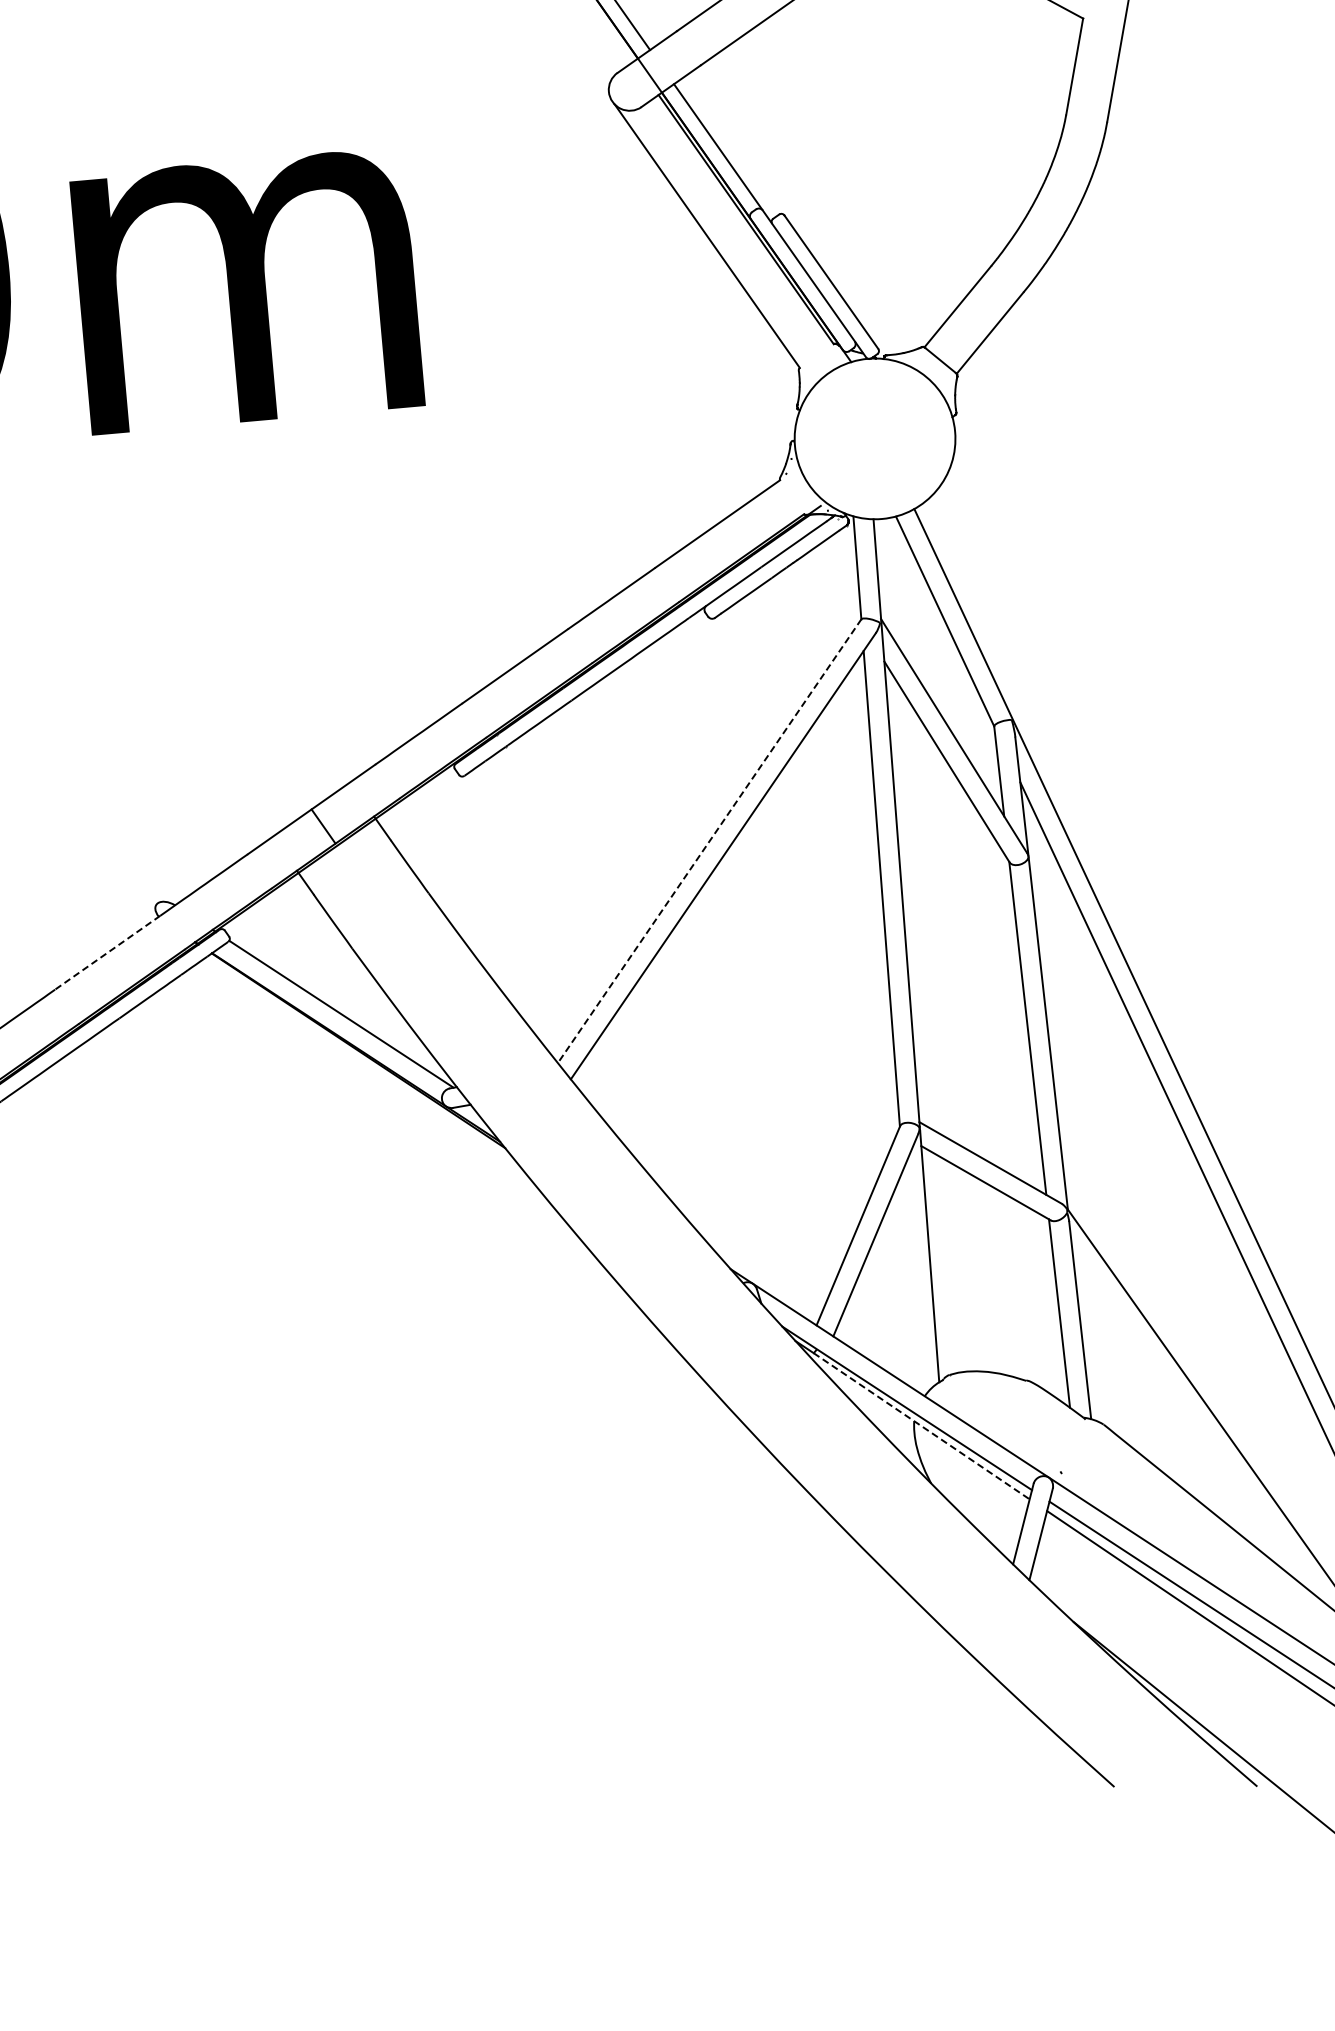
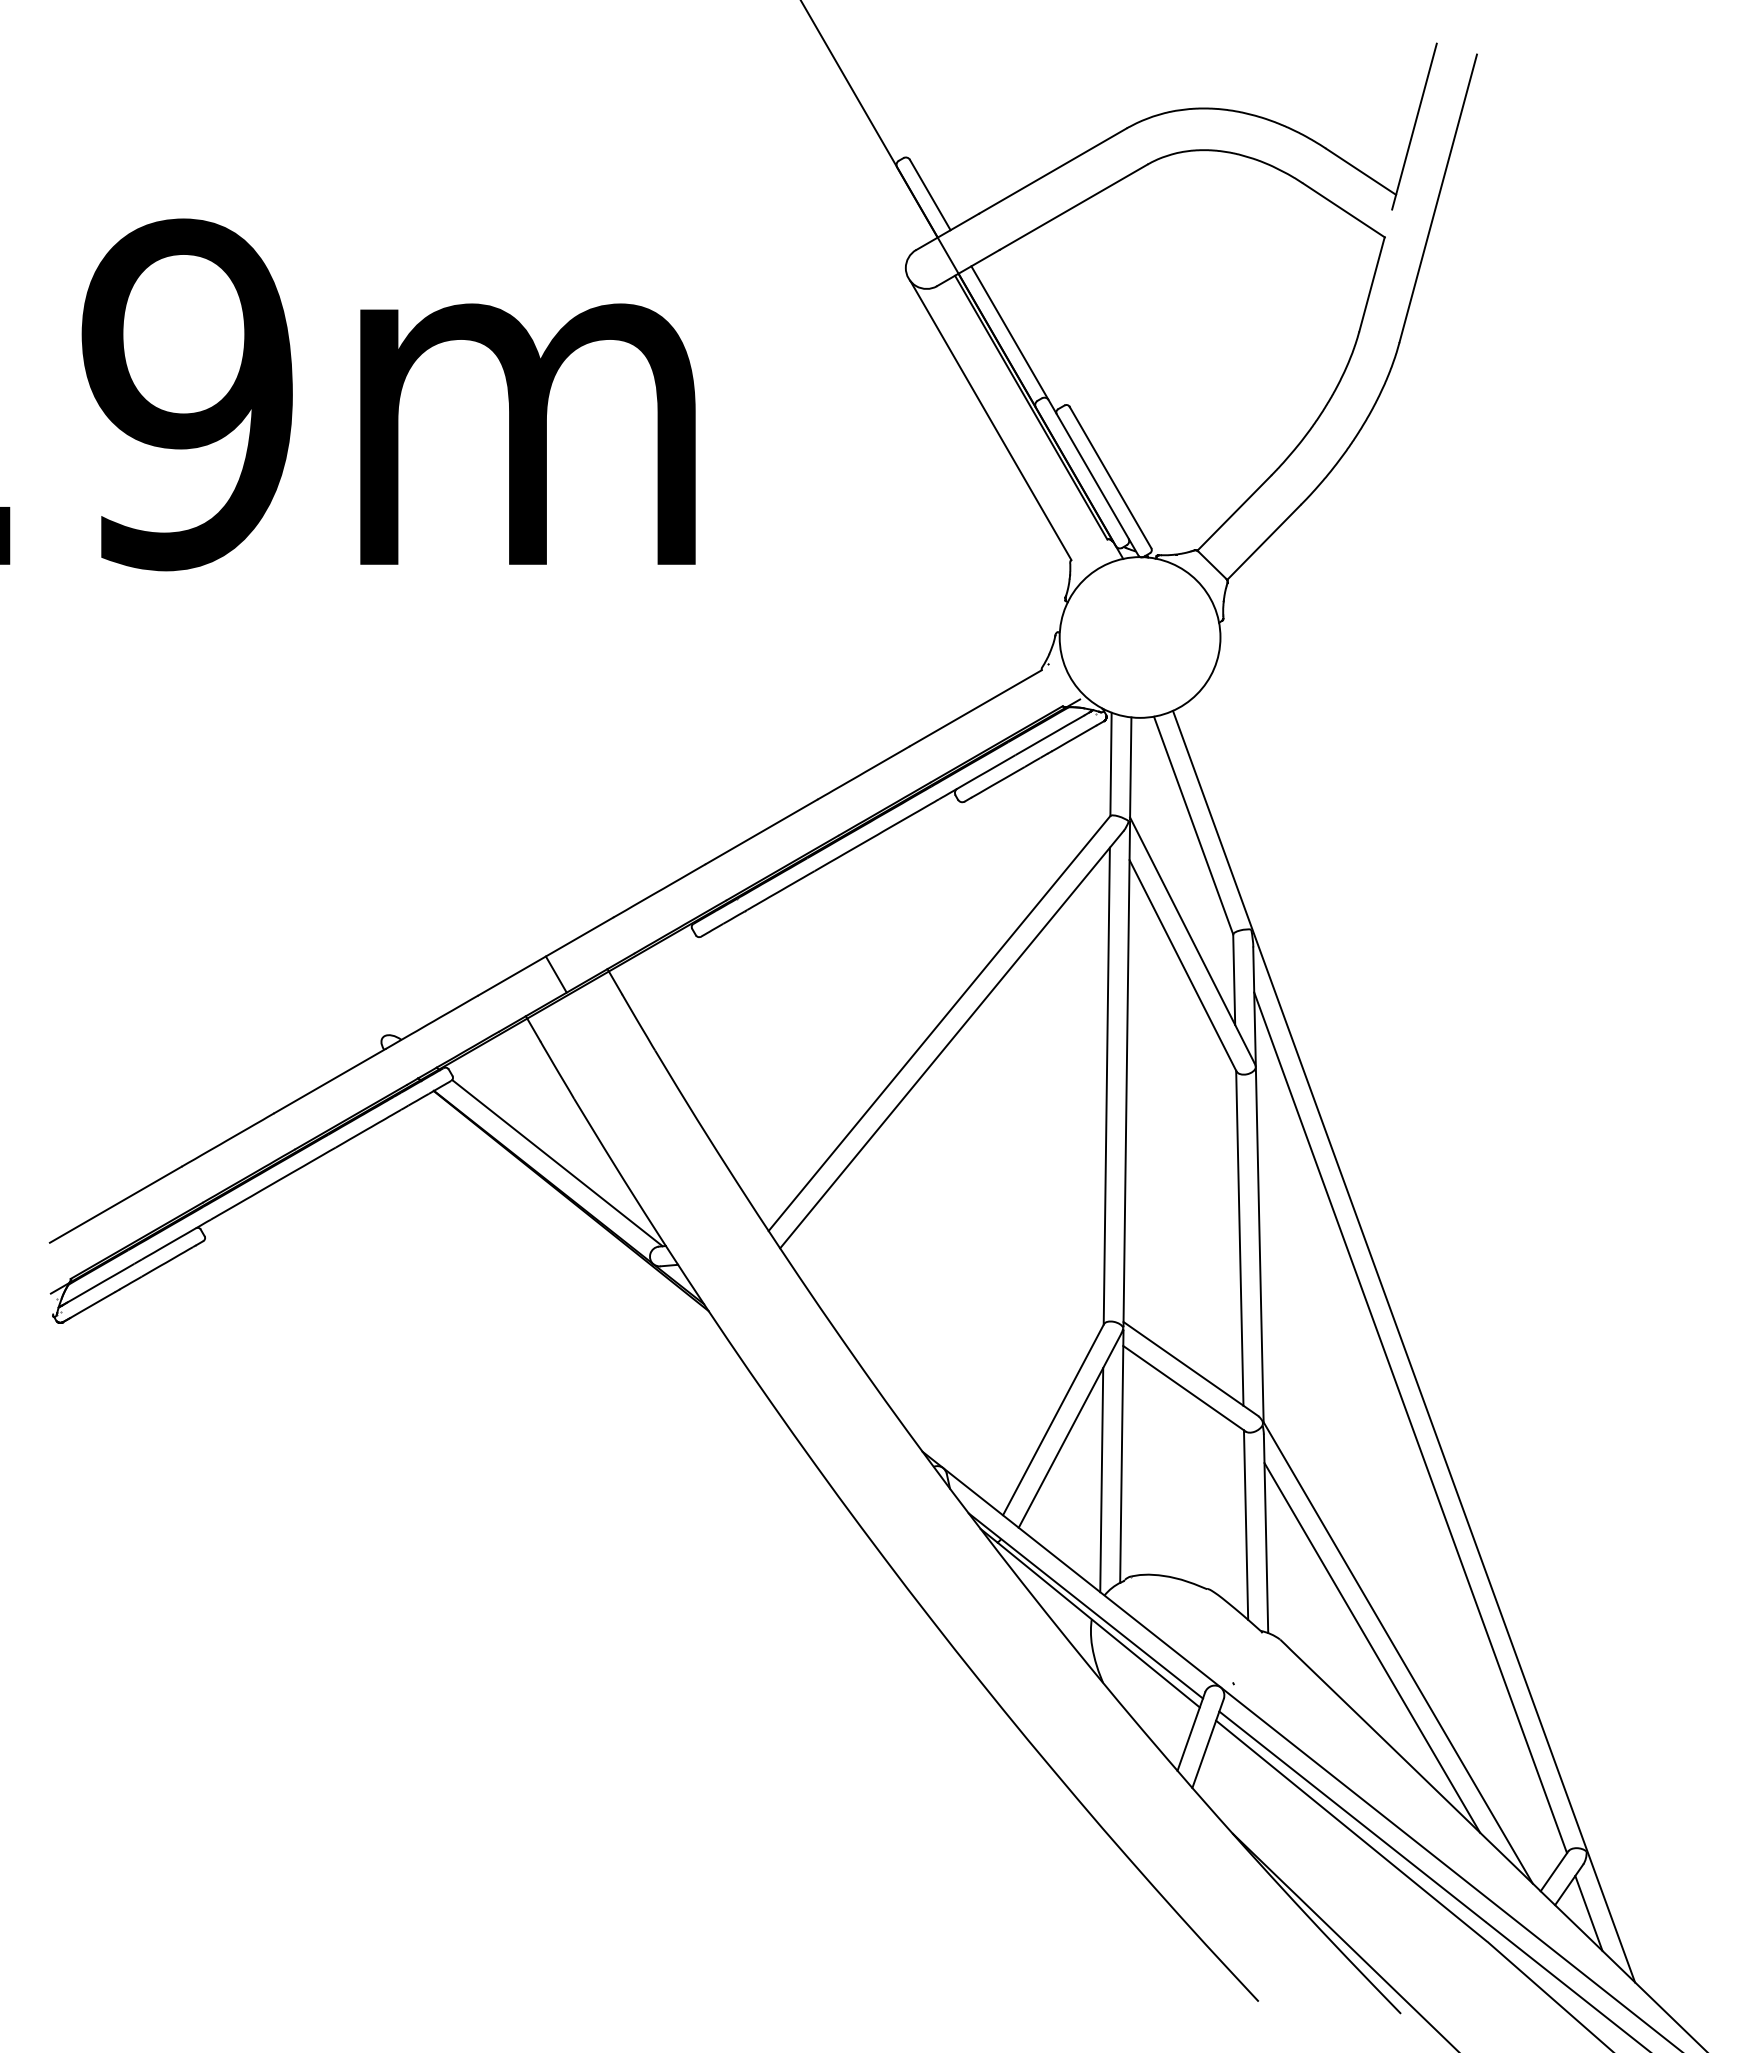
line: (709, 841) -> (939, 1023), dashed -> solid
line: (107, 953) -> (329, 1081), dashed -> solid
line: (911, 1281) -> (1101, 1480), added
line: (1196, 1424) -> (1372, 1647), added
line: (922, 1426) -> (1099, 1625), dashed -> solid

